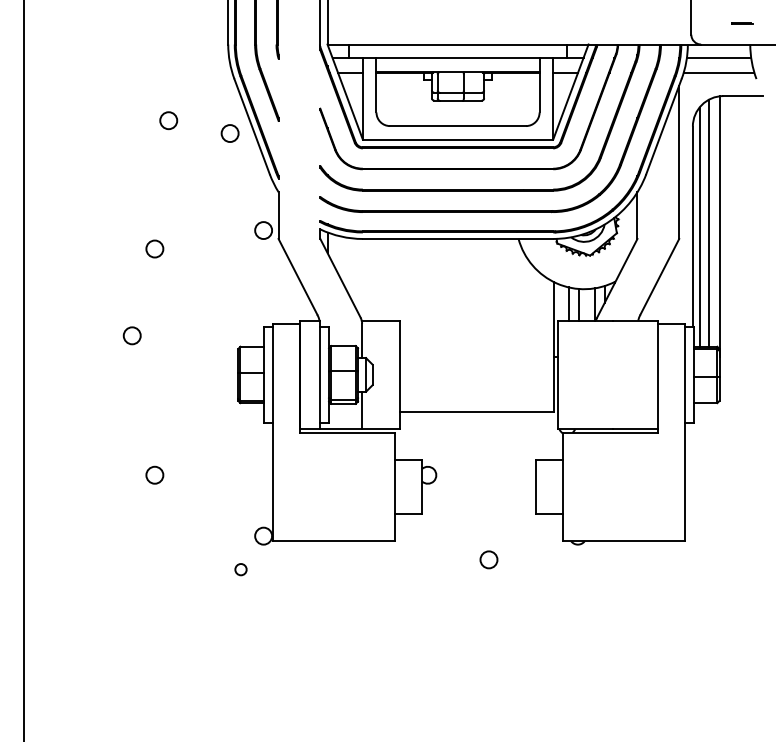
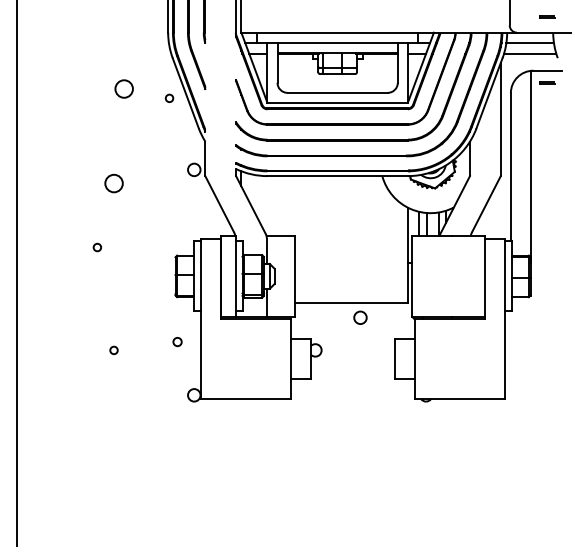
line: (742, 112) -> (547, 82), added
circle: (169, 120) -> (124, 88), size x1.4
circle: (230, 133) -> (169, 98), size x0.6
line: (708, 223) -> (522, 164), removed
line: (699, 227) -> (515, 167), removed
circle: (154, 248) -> (113, 183), size x1.4
circle: (132, 335) -> (97, 247), size x0.6
circle: (154, 475) -> (113, 350), size x0.6
circle: (489, 559) -> (360, 317), moved
circle: (240, 570) -> (177, 342), moved

